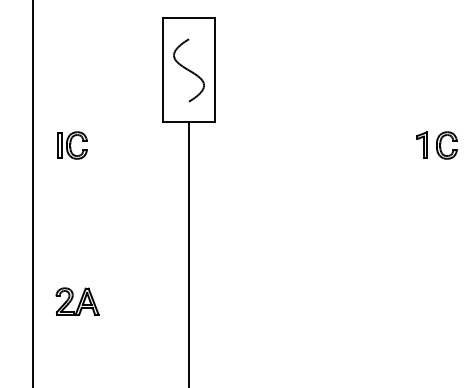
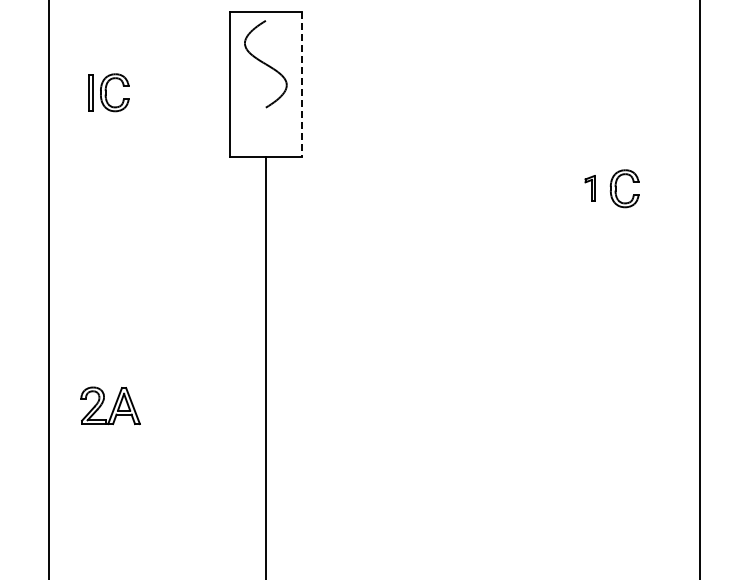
part: (188, 70) -> (265, 64), moved
line: (215, 70) -> (302, 84), solid -> dashed
part: (72, 145) -> (108, 92), moved
part: (421, 145) -> (589, 188), size x0.7

